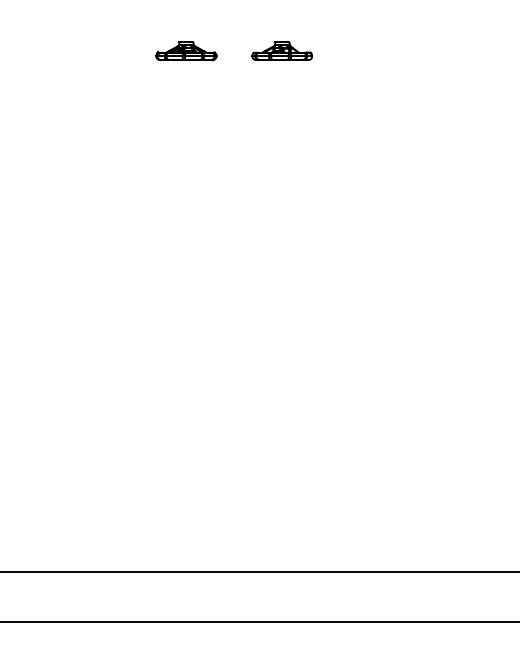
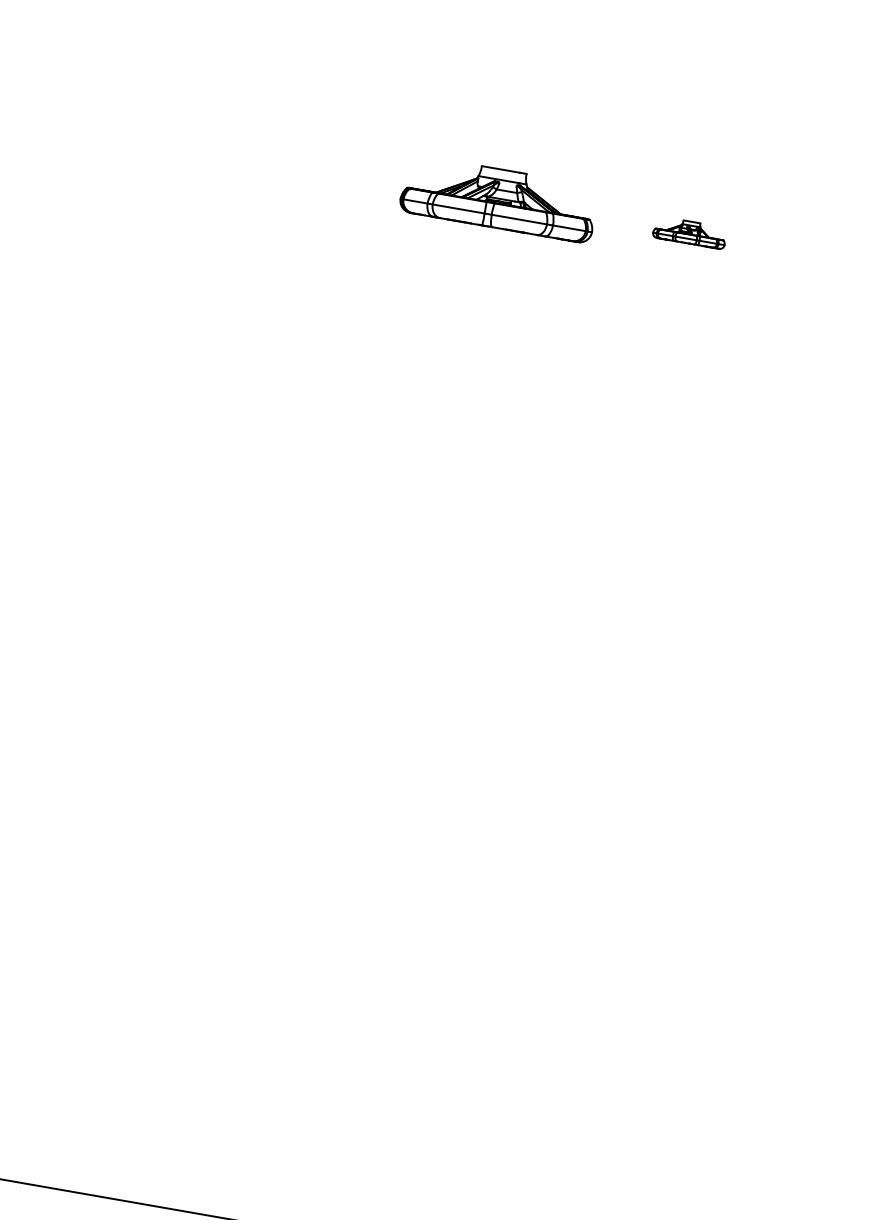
part: (282, 50) -> (690, 231), size x0.6
part: (186, 51) -> (499, 200), size x1.6

